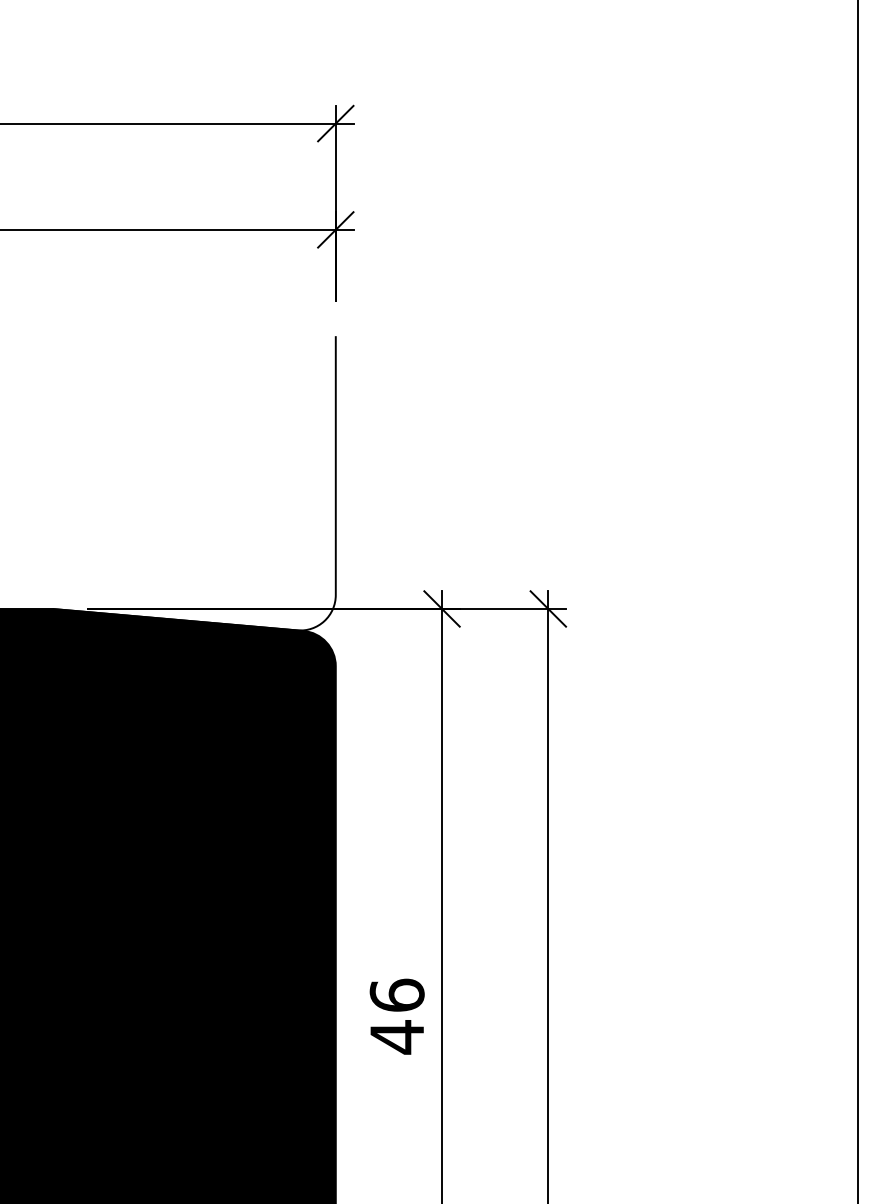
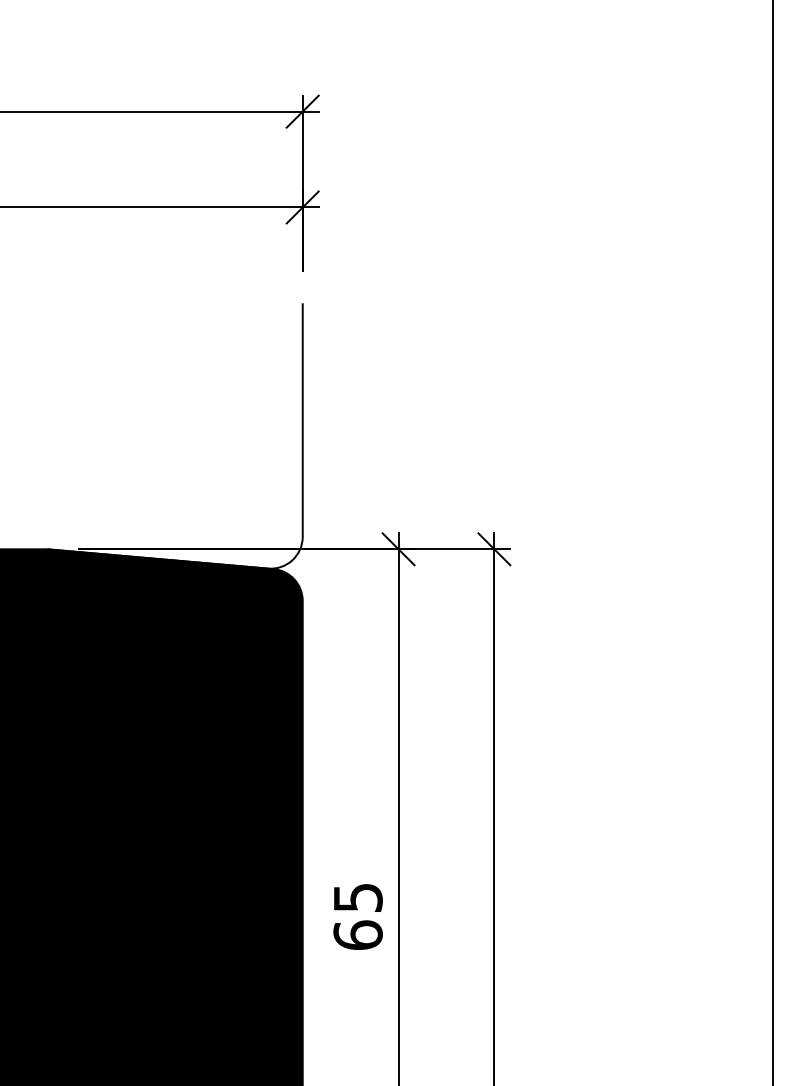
text: (396, 1016) -> (357, 916), 46 -> 65

